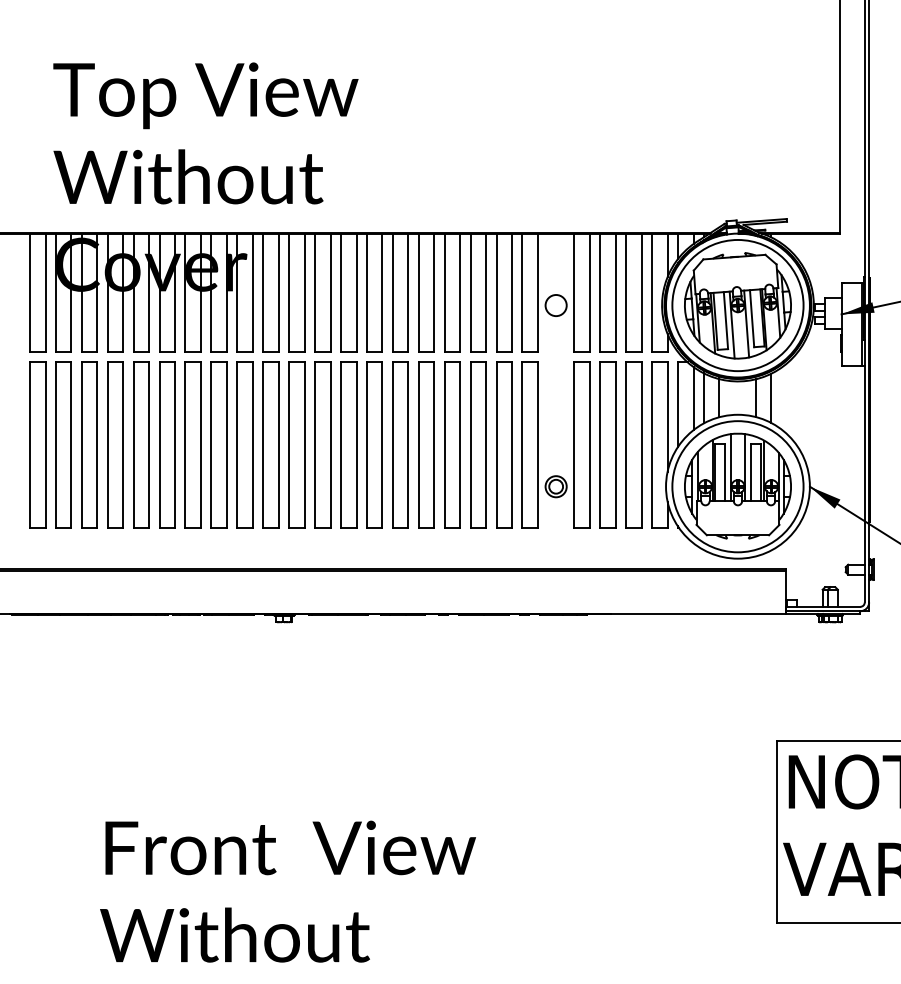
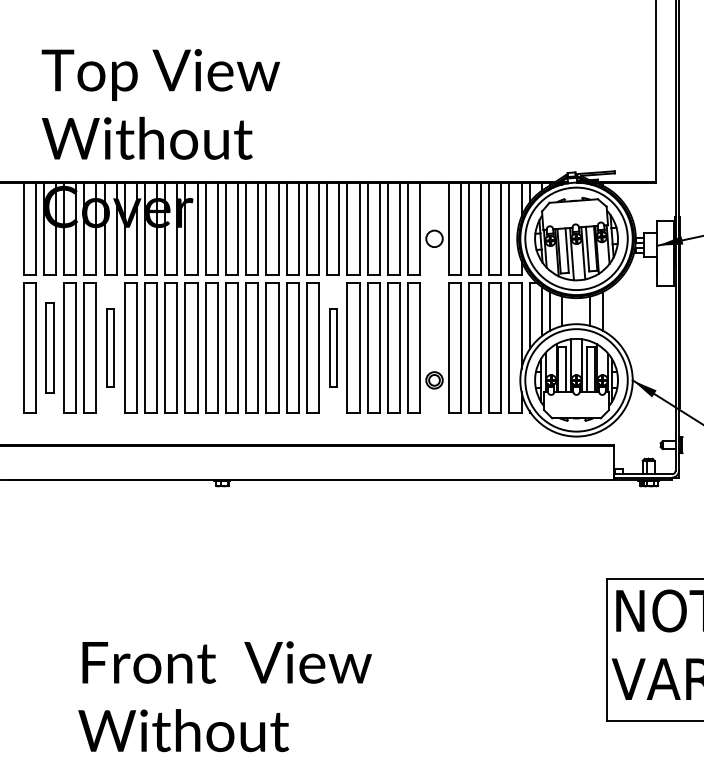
part: (63, 444) -> (49, 347), size x0.7
part: (141, 444) -> (110, 347), size x0.6
part: (426, 444) -> (333, 347), size x0.6

